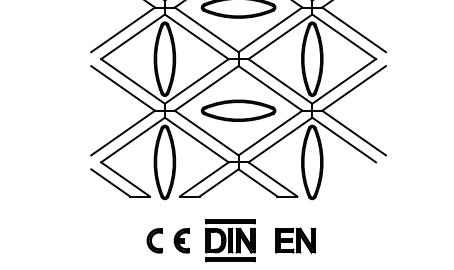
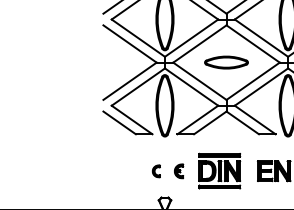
part: (238, 110) -> (226, 62), size x0.7
part: (154, 240) -> (156, 171), size x0.6
part: (181, 240) -> (178, 171), size x0.7

